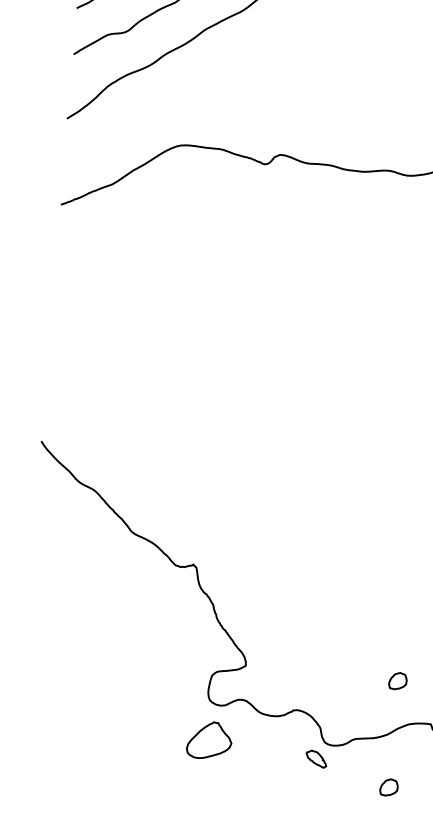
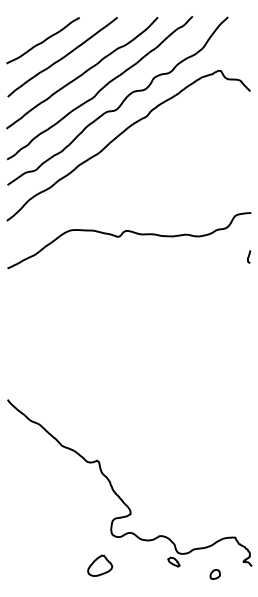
part: (396, 681) -> (214, 515), removed
part: (210, 739) -> (100, 565), moved

